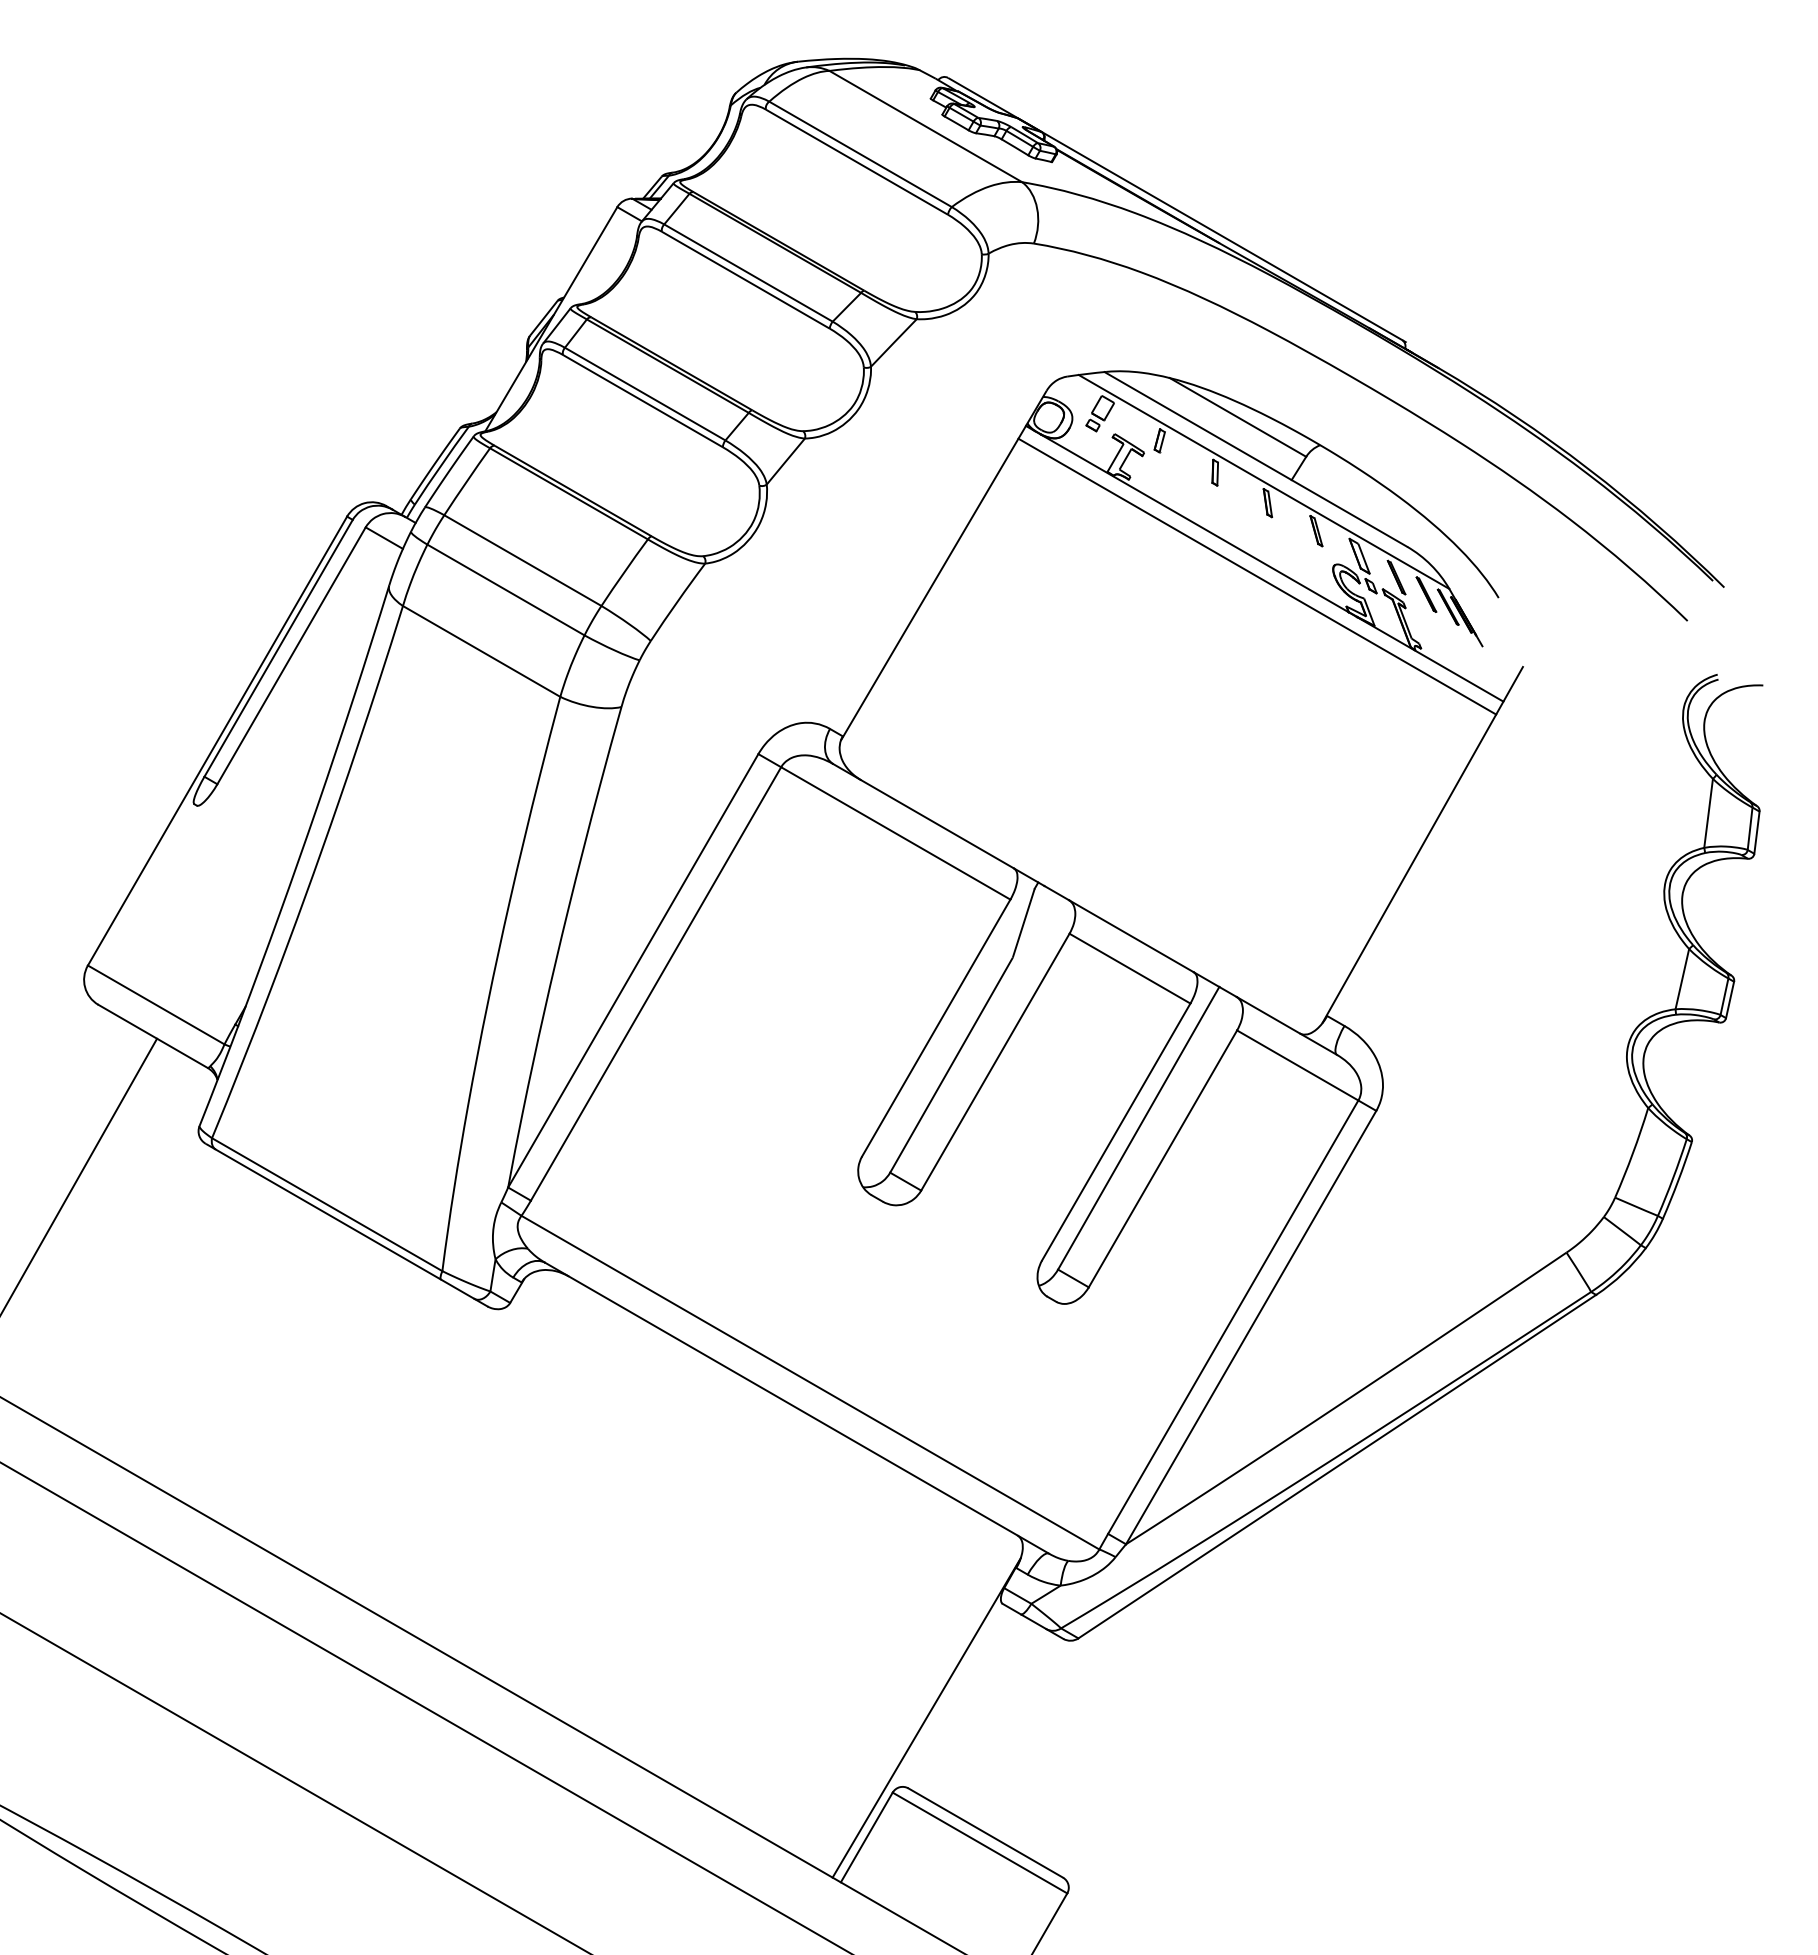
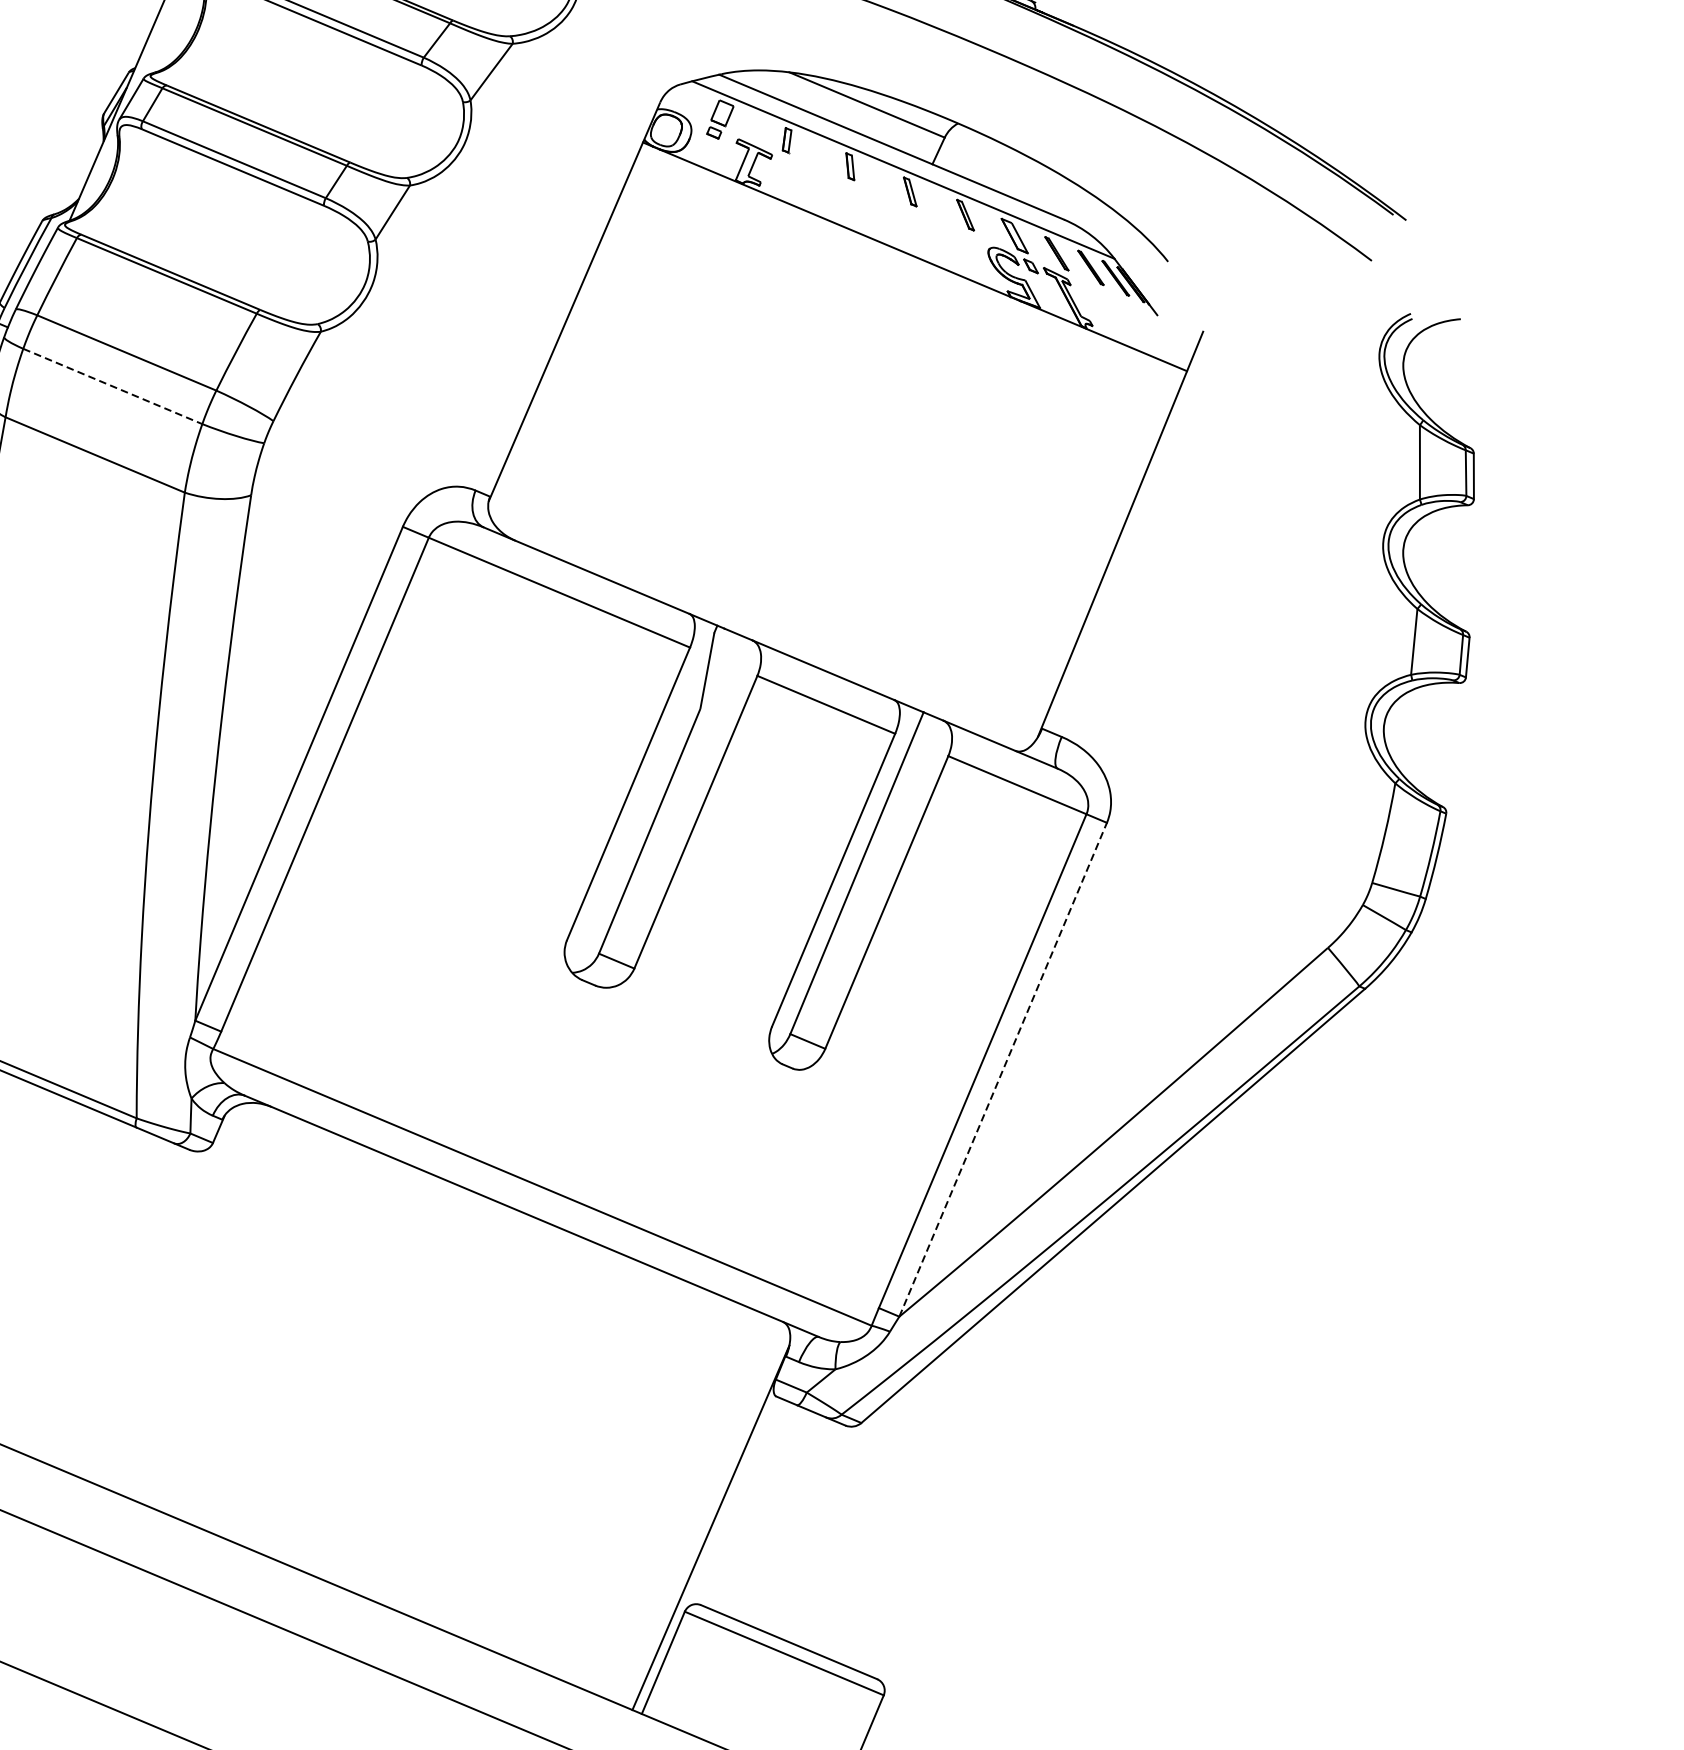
line: (1257, 576) -> (909, 271), removed
line: (505, 590) -> (112, 387), solid -> dashed
line: (1251, 1327) -> (1003, 1069), solid -> dashed

